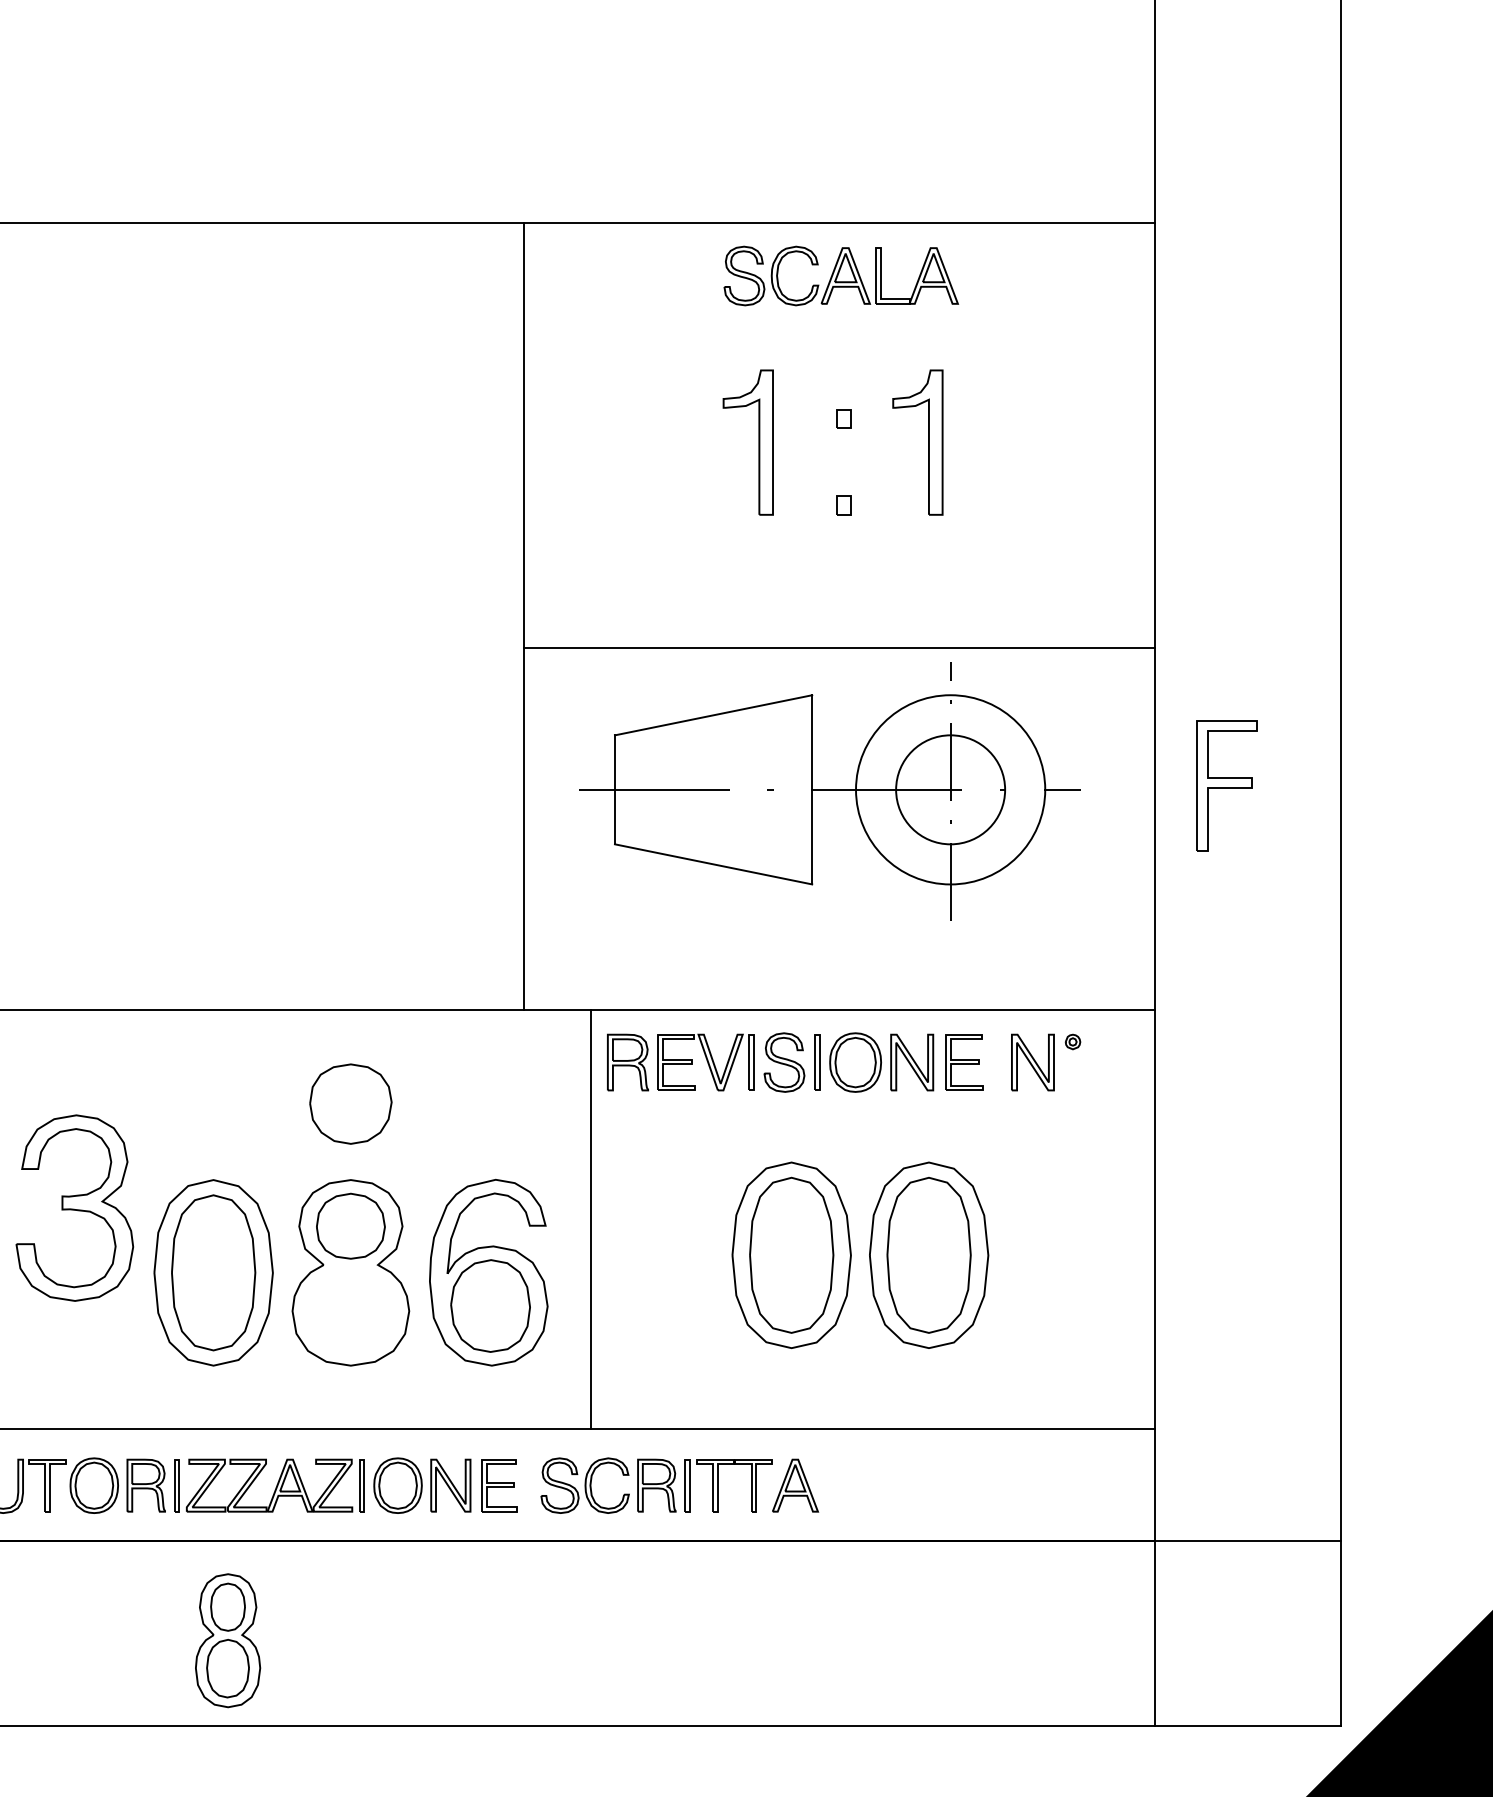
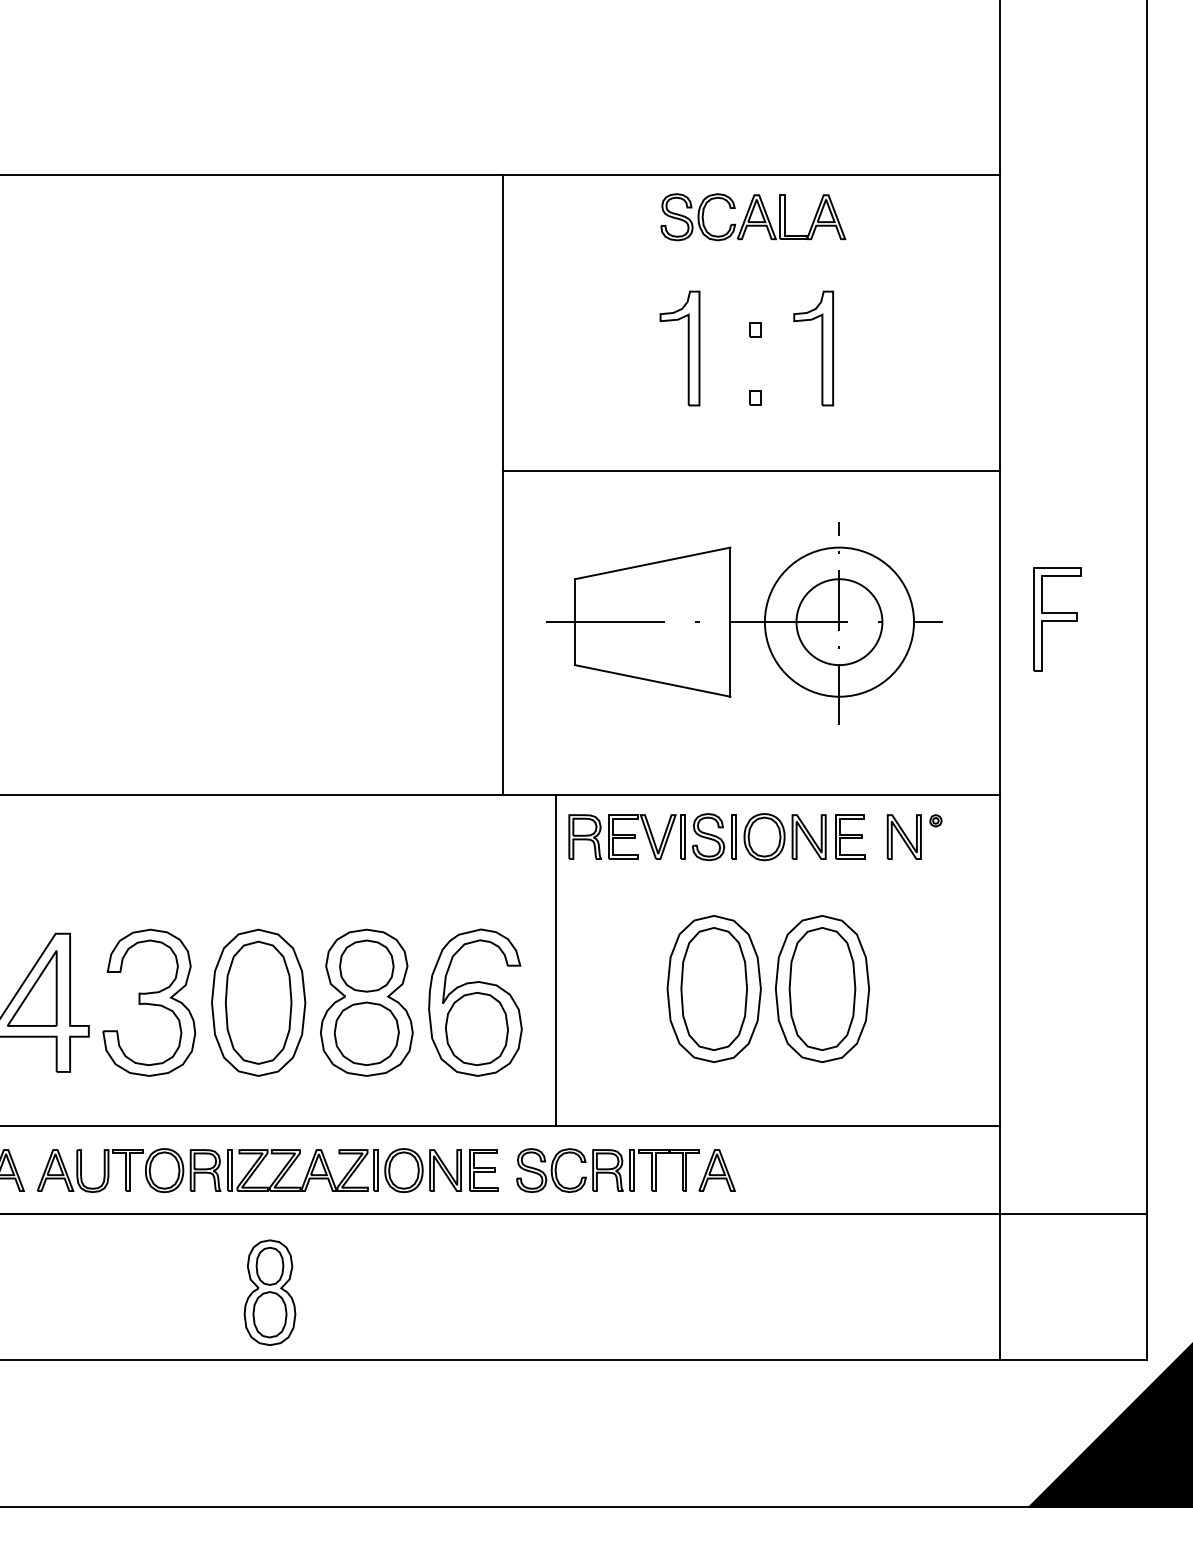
line: (839, 648) -> (751, 471), moved
part: (350, 1103) -> (366, 1033), moved
part: (75, 1207) -> (149, 1002), moved

